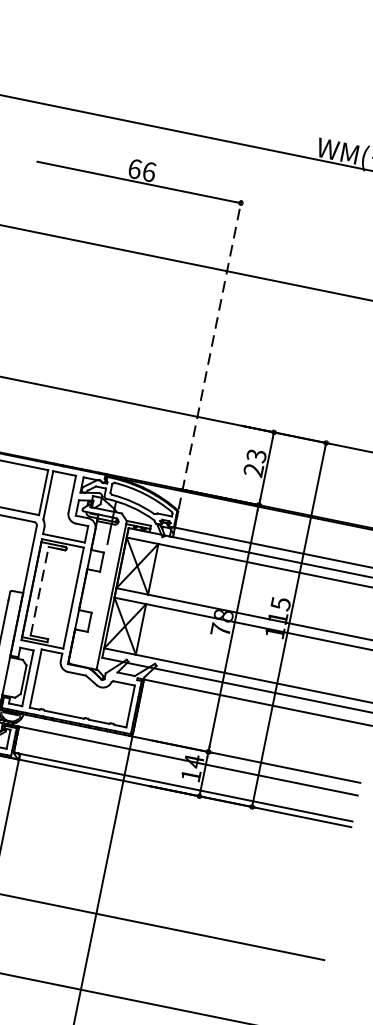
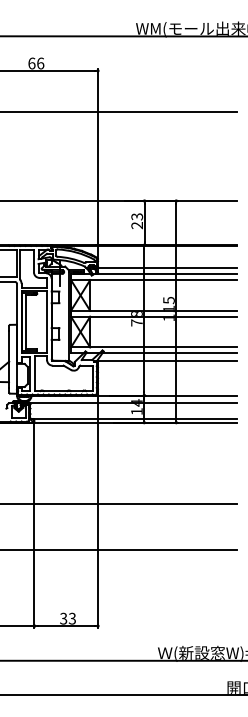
line: (209, 353) -> (97, 162), dashed -> solid
line: (39, 590) -> (26, 321), dashed -> solid

